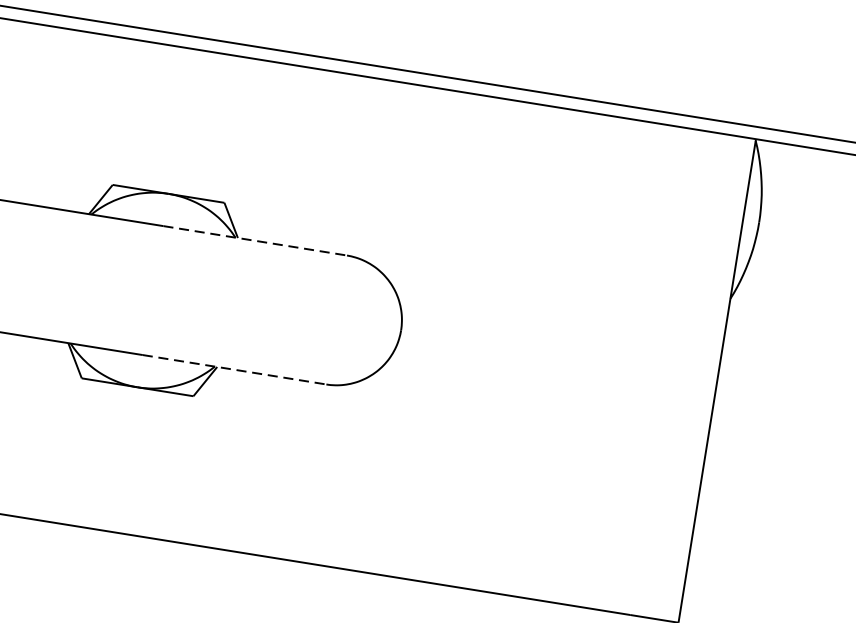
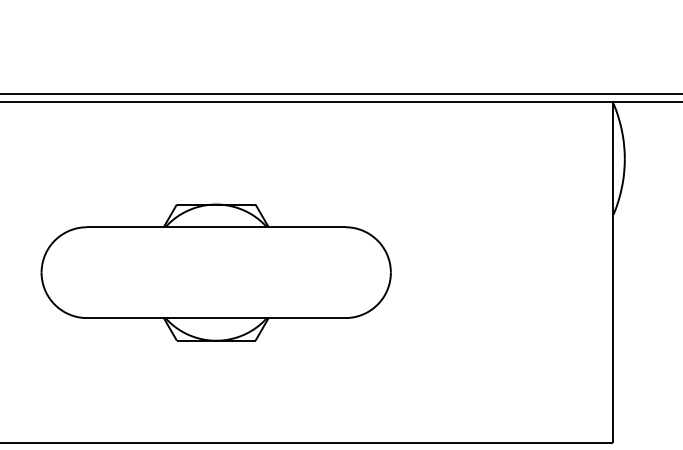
line: (254, 241) -> (280, 227), dashed -> solid
line: (233, 370) -> (280, 318), dashed -> solid

